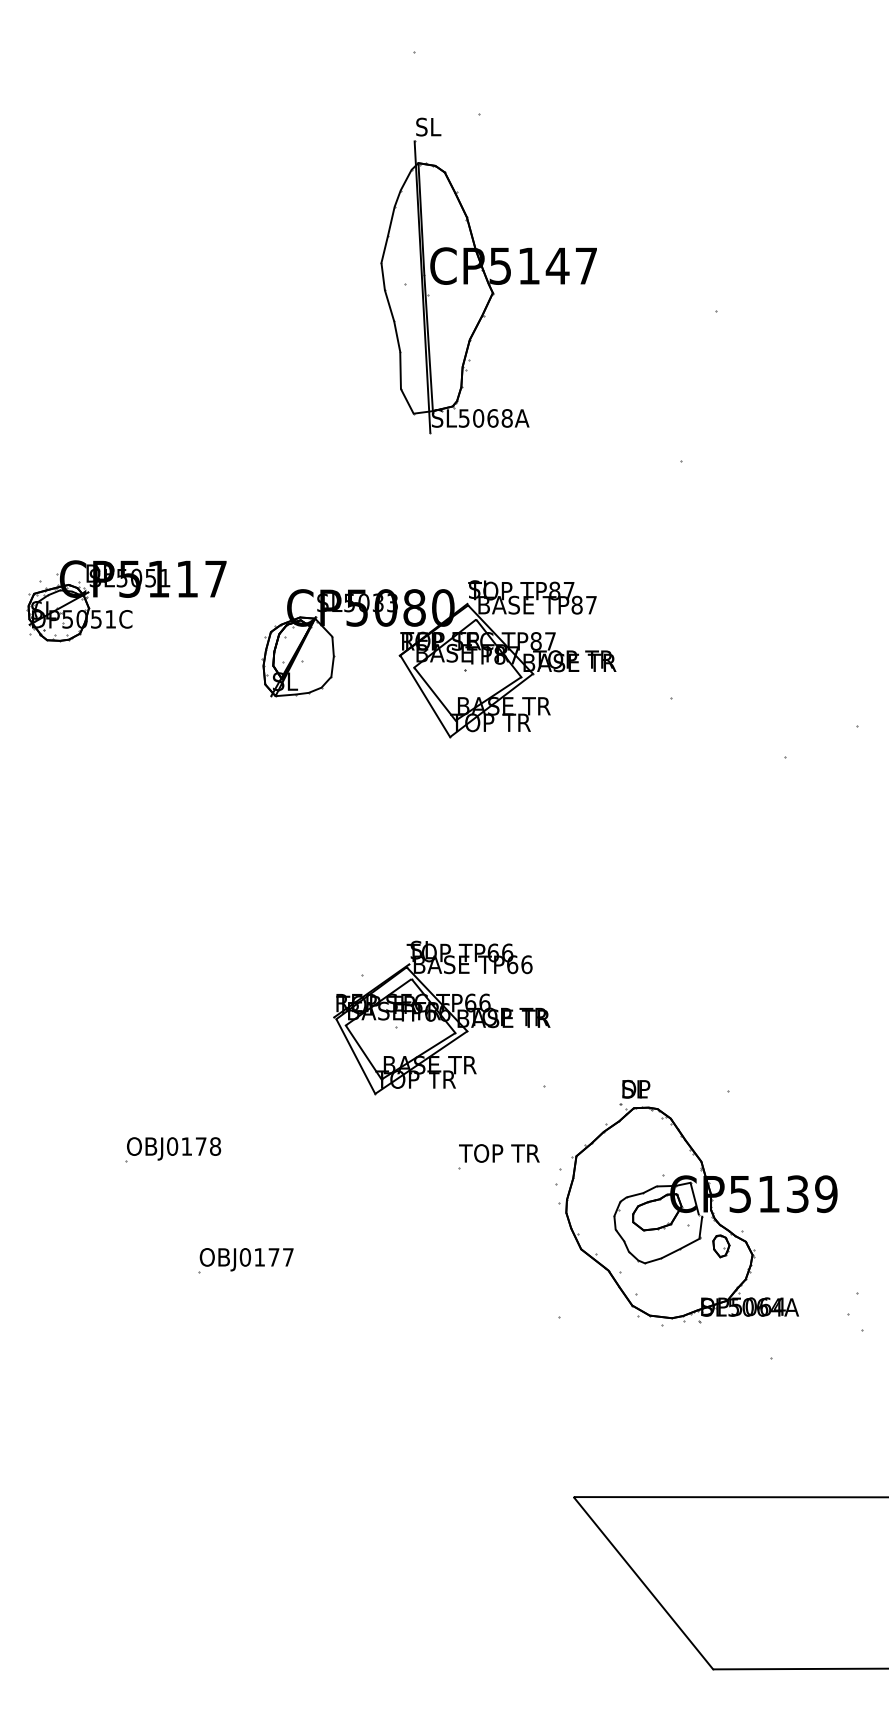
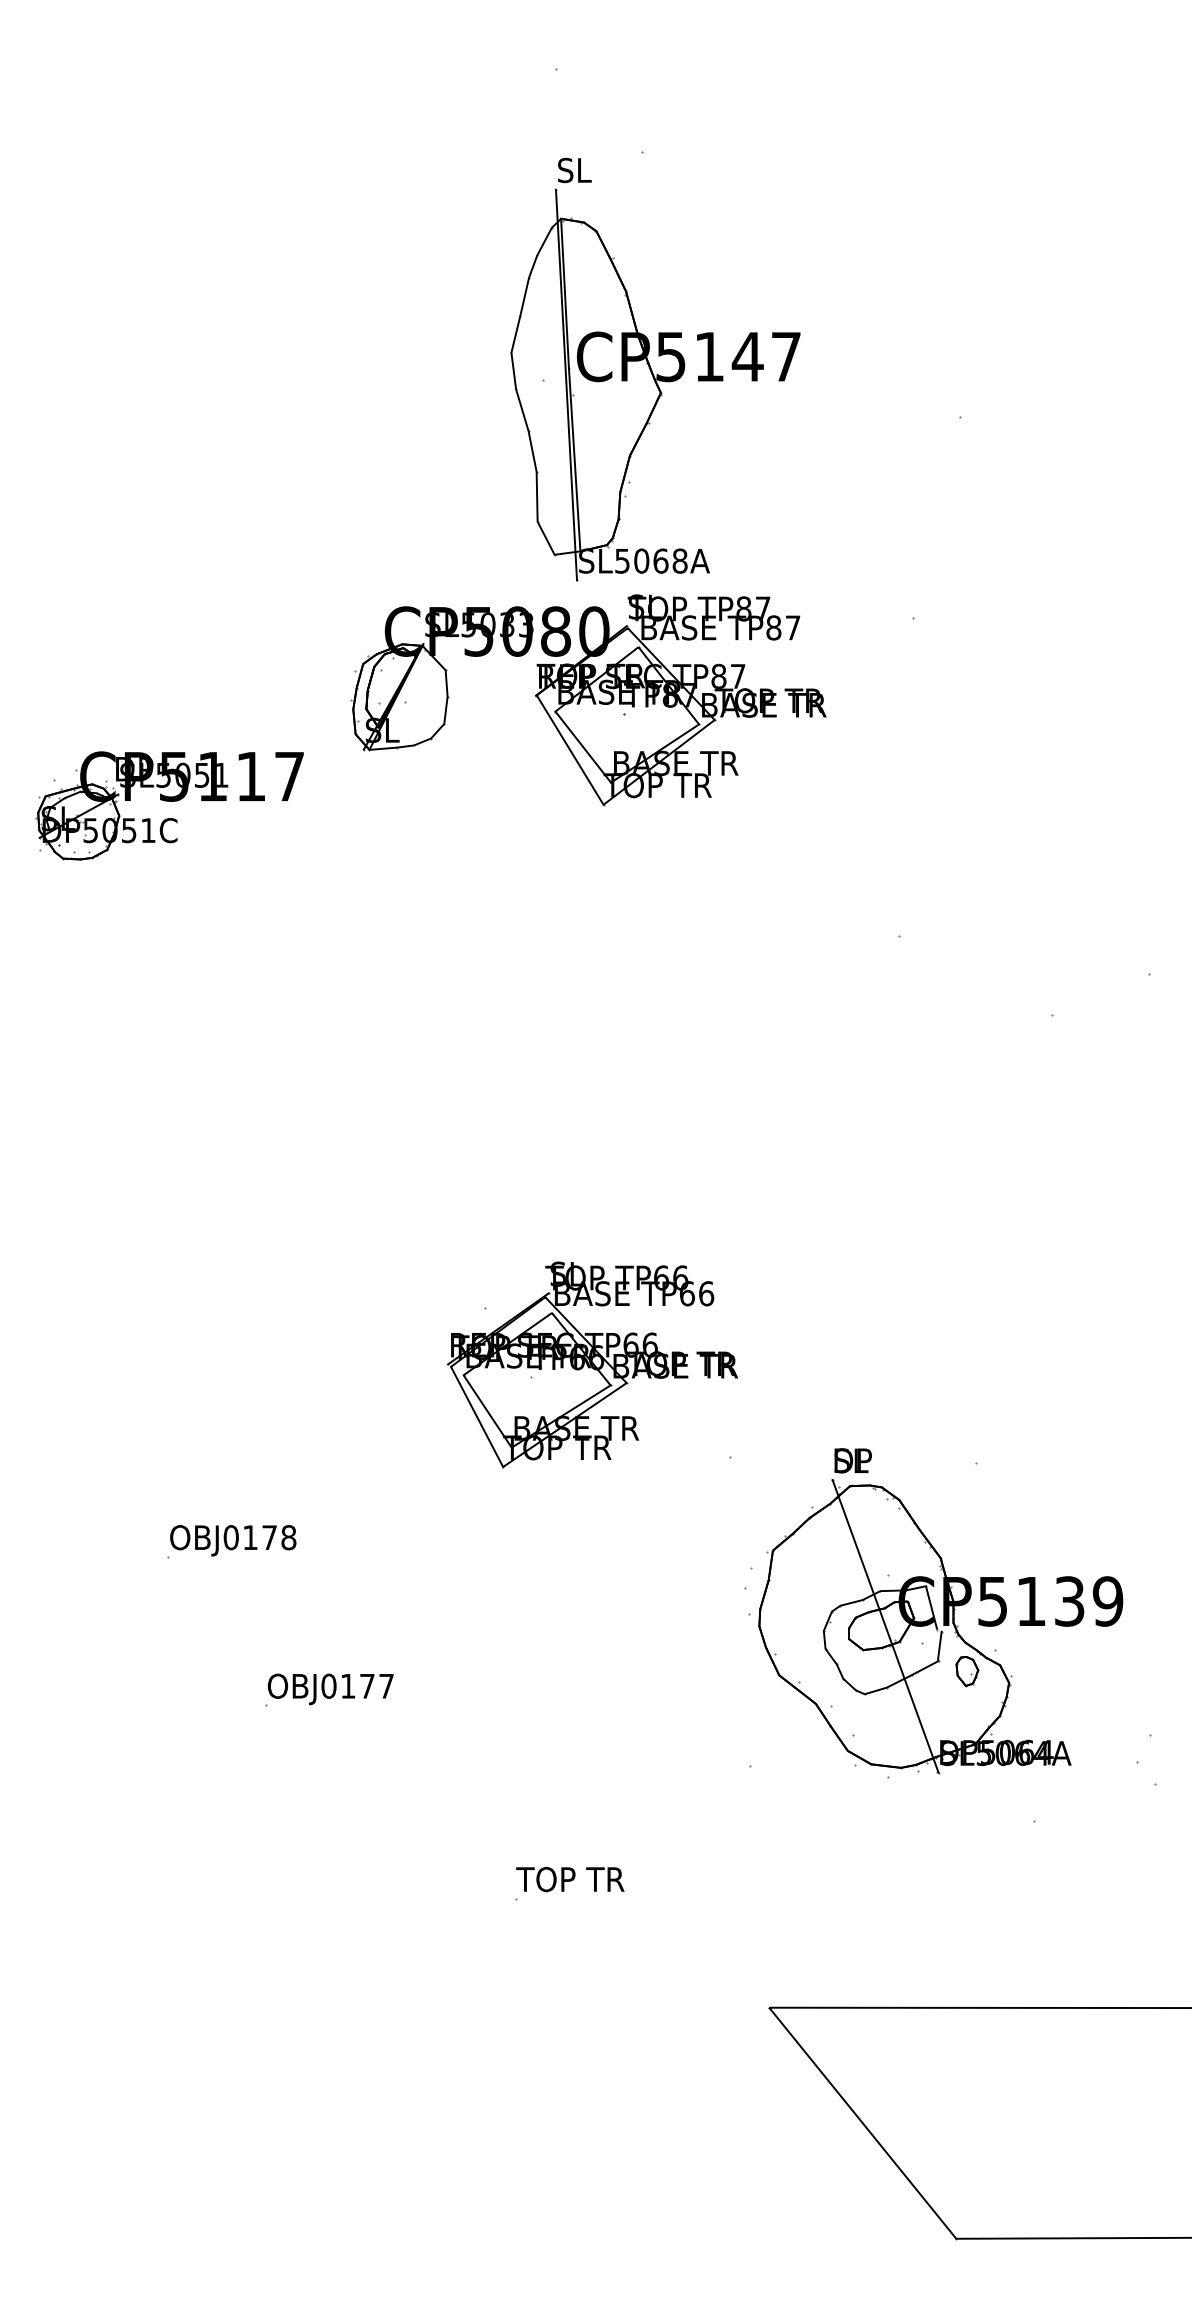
part: (438, 659) -> (587, 700), moved
part: (498, 1156) -> (569, 1883), moved
line: (659, 1212) -> (884, 1626), added

